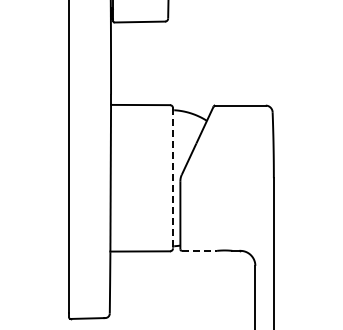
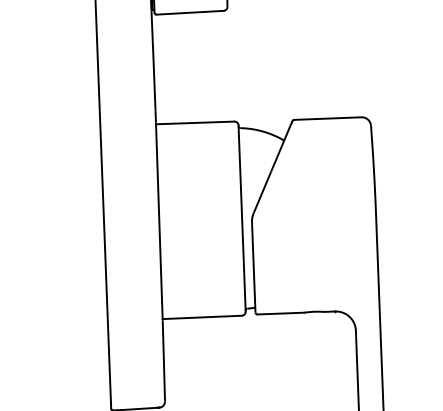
line: (173, 178) -> (242, 218), dashed -> solid
line: (199, 250) -> (280, 313), dashed -> solid

